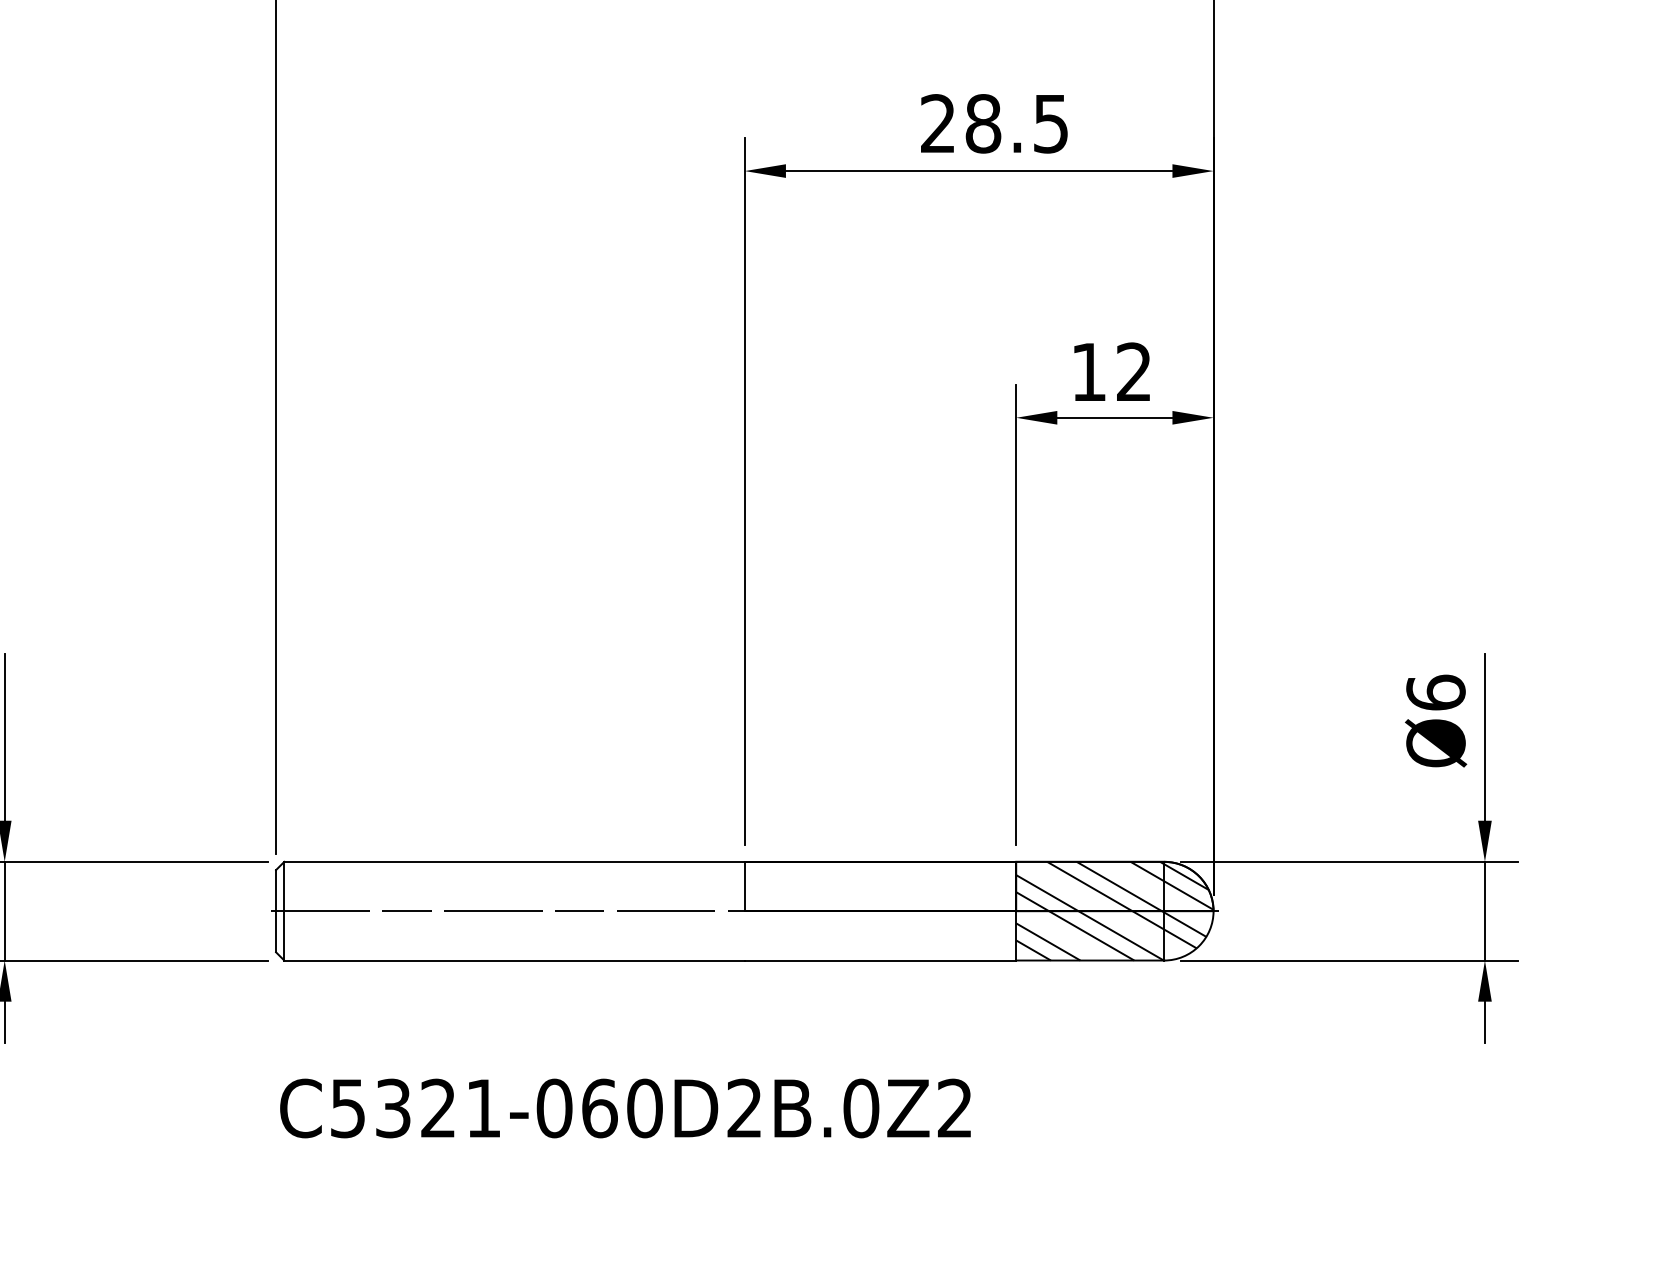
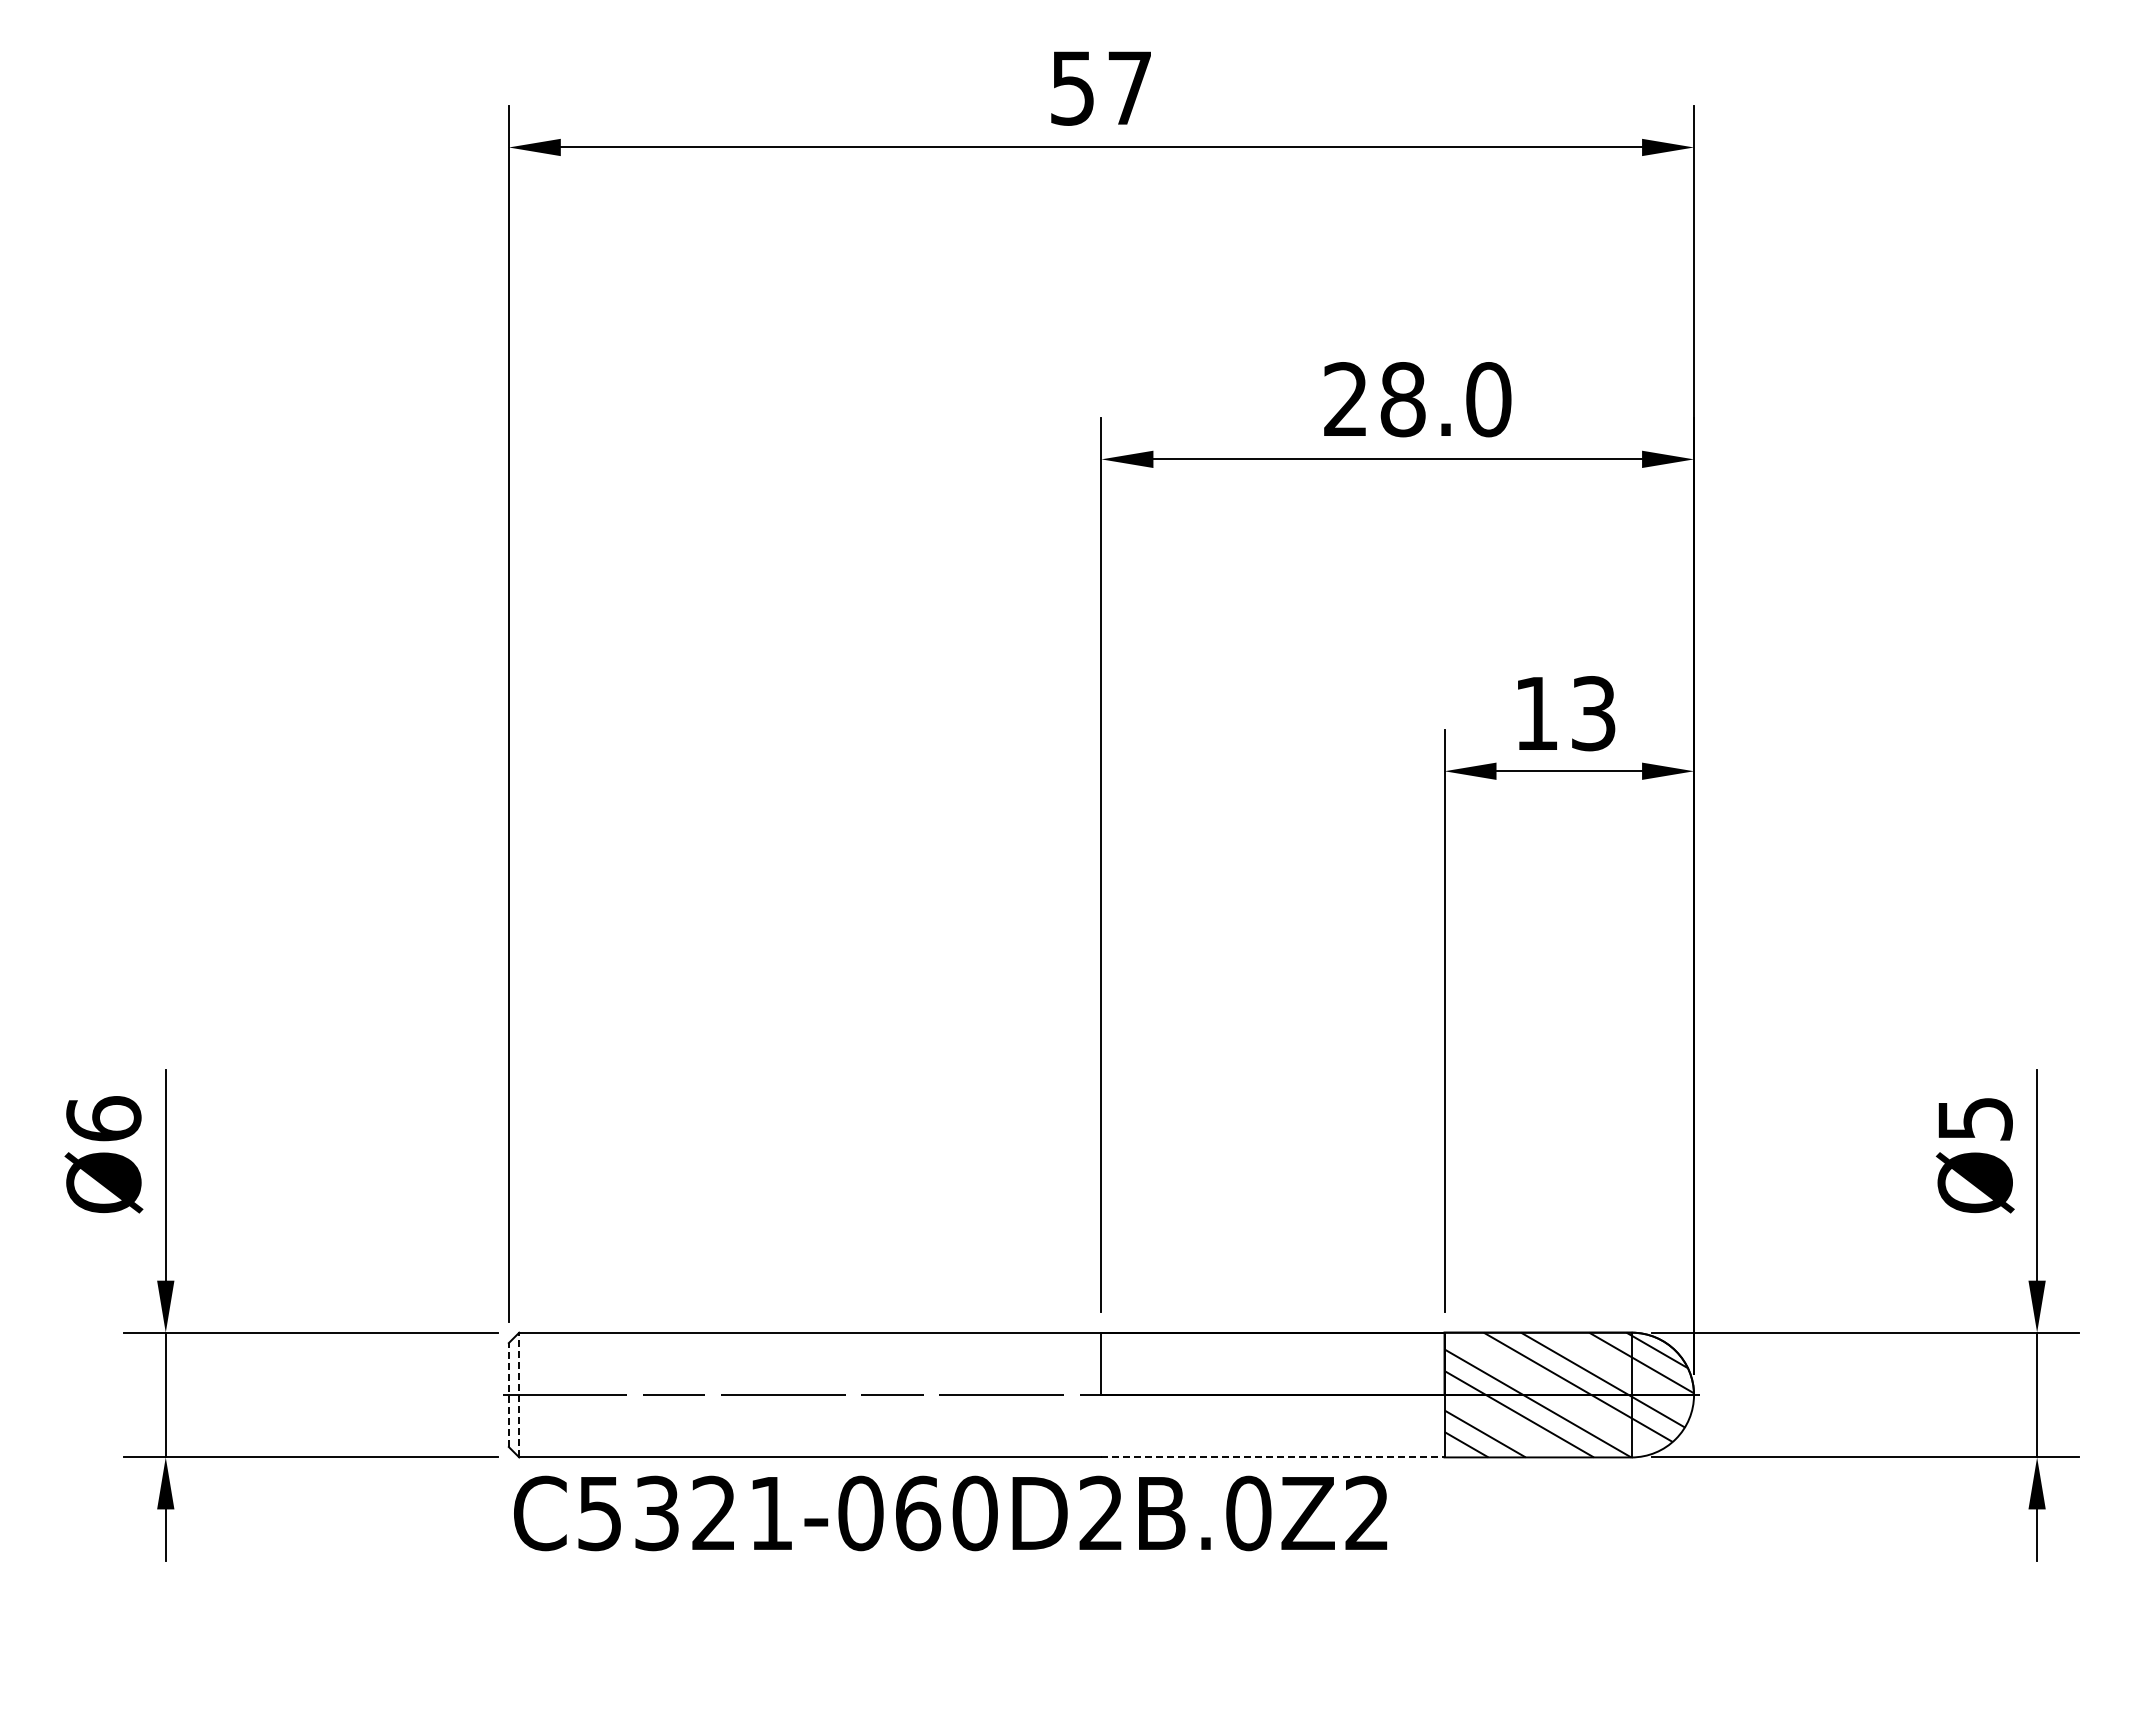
text: (1050, 123) -> (1488, 399), 28.5 -> 28.0
text: (1134, 372) -> (1593, 713), 12 -> 13
text: (1435, 692) -> (1974, 1118), Ø6 -> Ø5
line: (284, 910) -> (519, 1394), solid -> dashed
line: (275, 911) -> (508, 1395), solid -> dashed
line: (880, 960) -> (1272, 1457), solid -> dashed
text: (625, 1108) -> (950, 1513), moved

